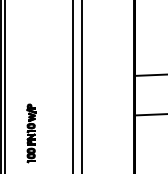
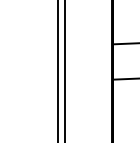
part: (31, 133) -> (20, 95), removed

